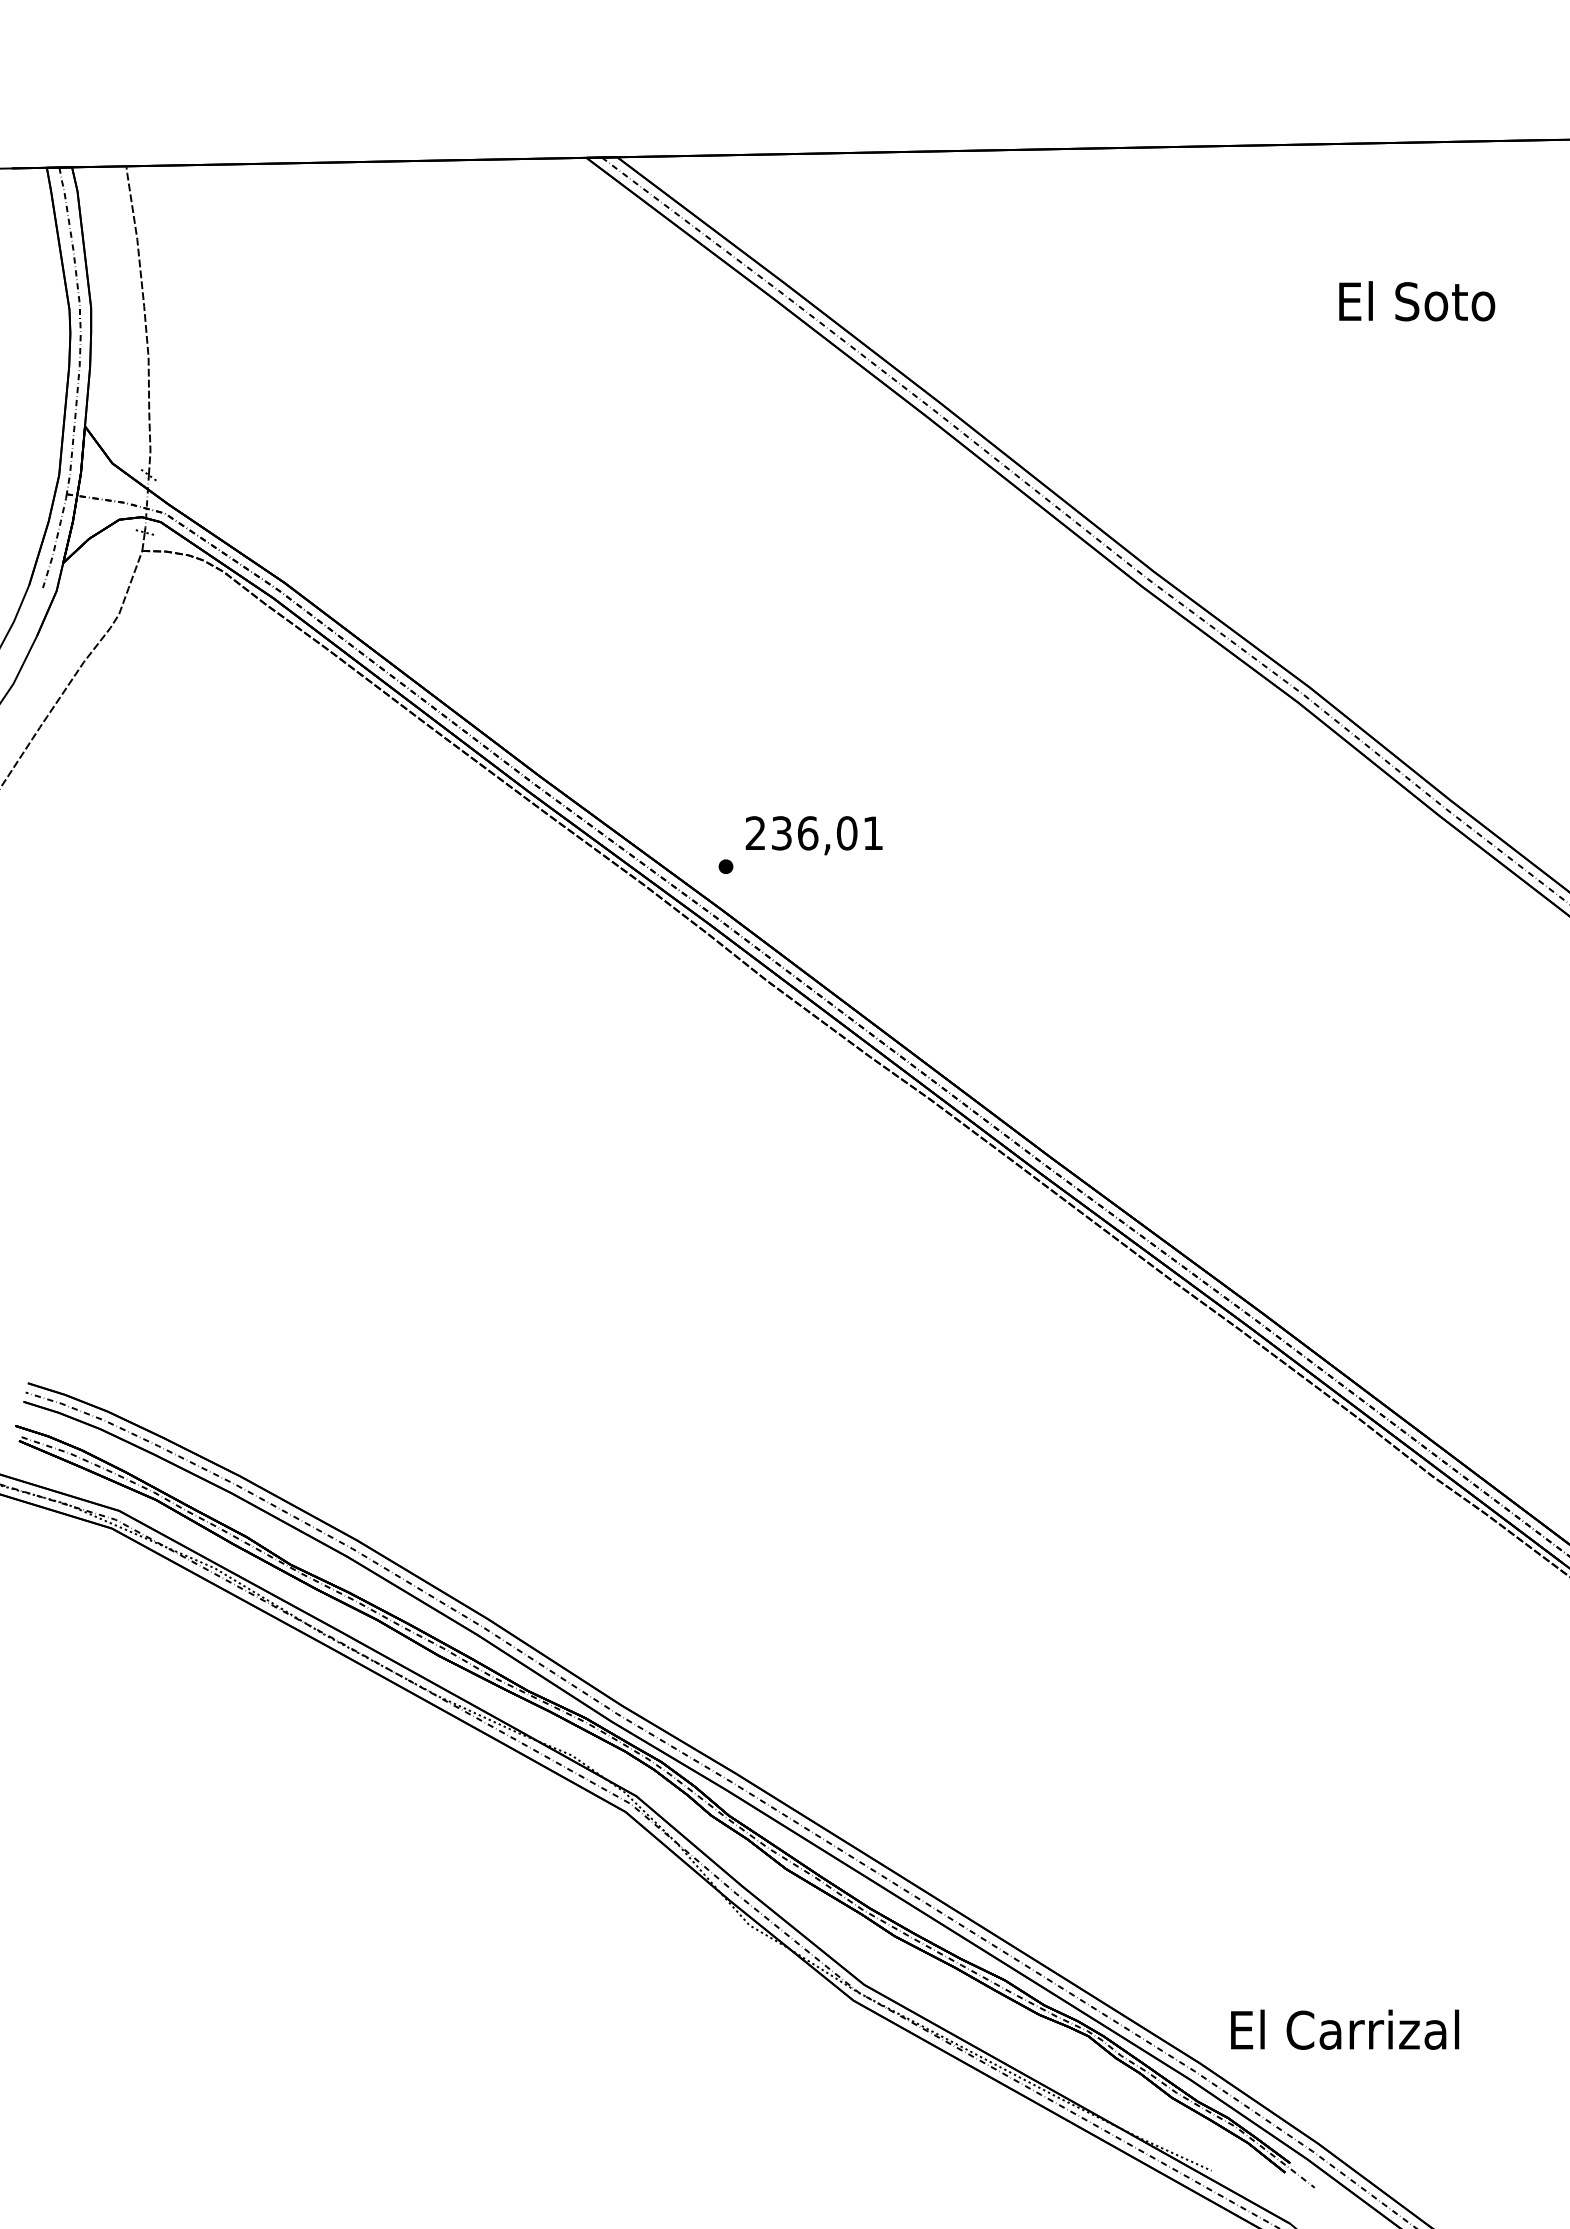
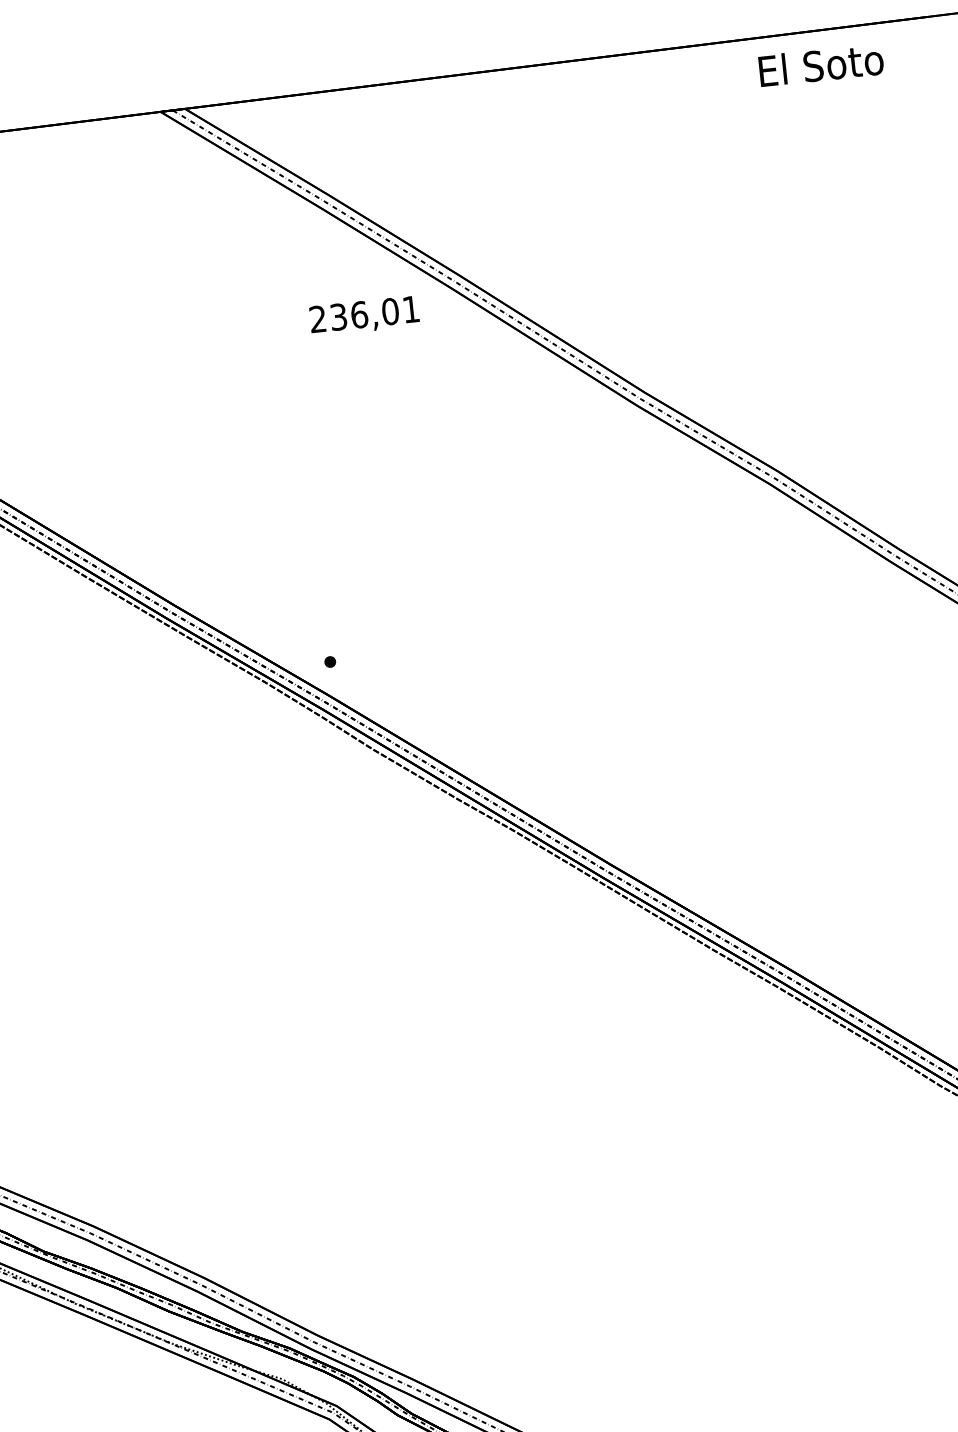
text: (1417, 301) -> (821, 65), moved
text: (813, 835) -> (364, 316), moved

